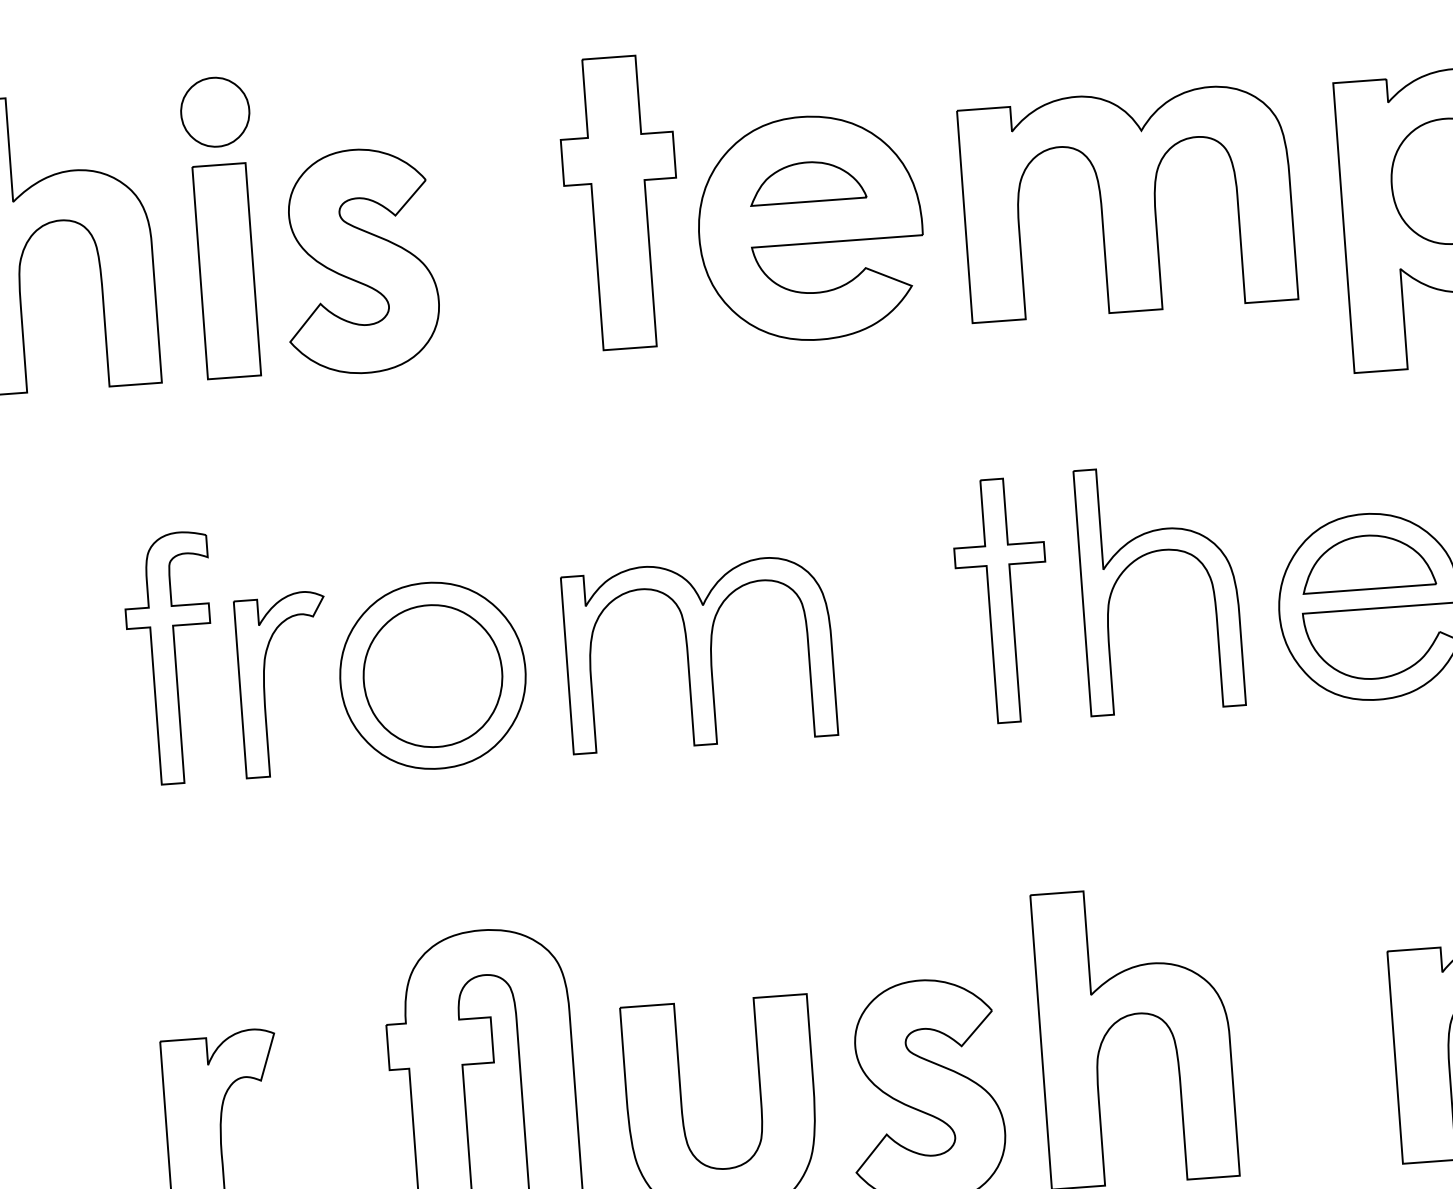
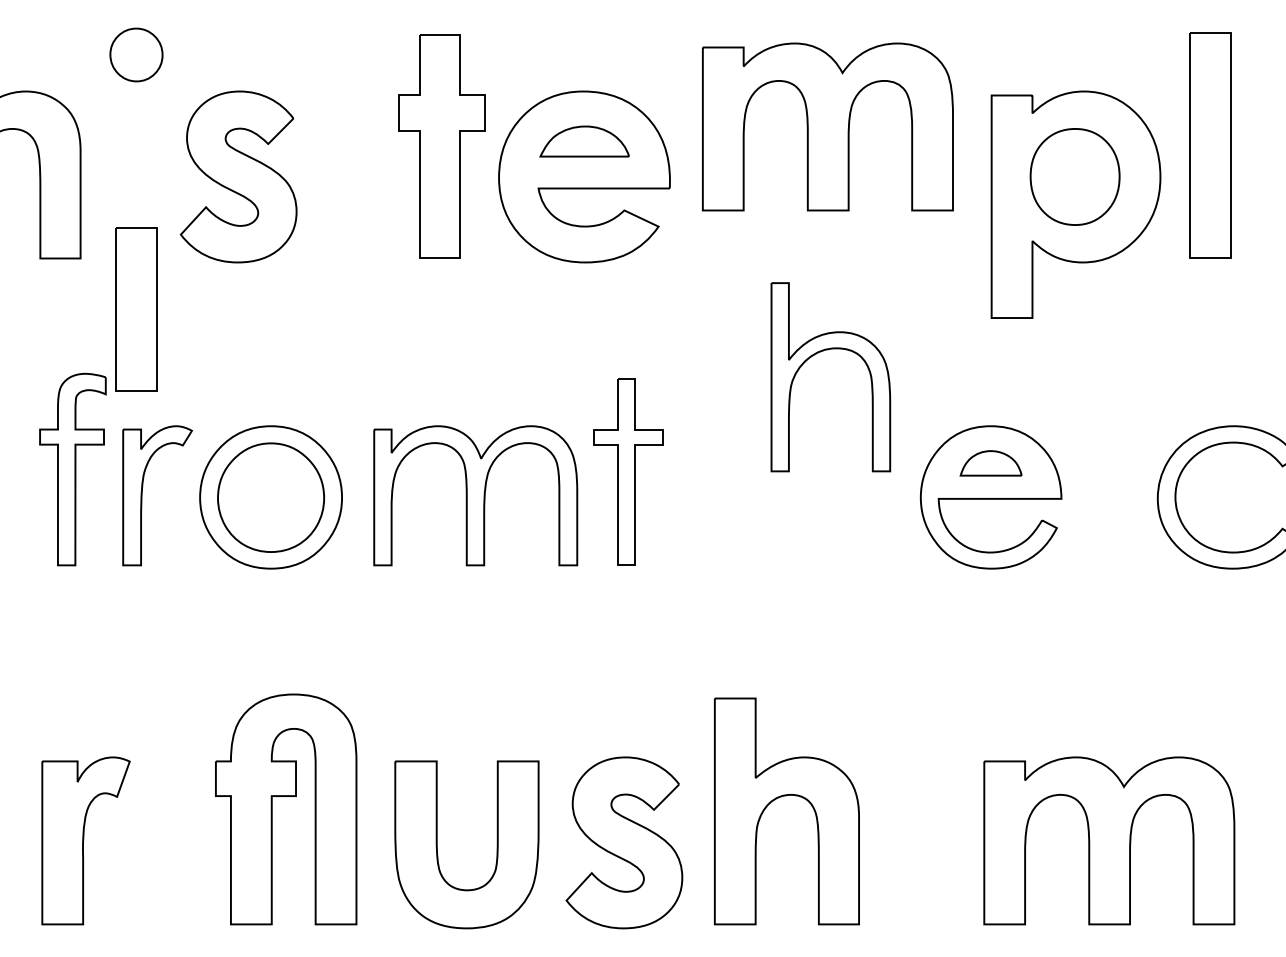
part: (1126, 201) -> (827, 126), moved
part: (226, 270) -> (136, 309), moved
part: (1141, 558) -> (818, 353), moved
part: (1366, 562) -> (990, 463), size x0.6
part: (1002, 599) -> (628, 471), moved

